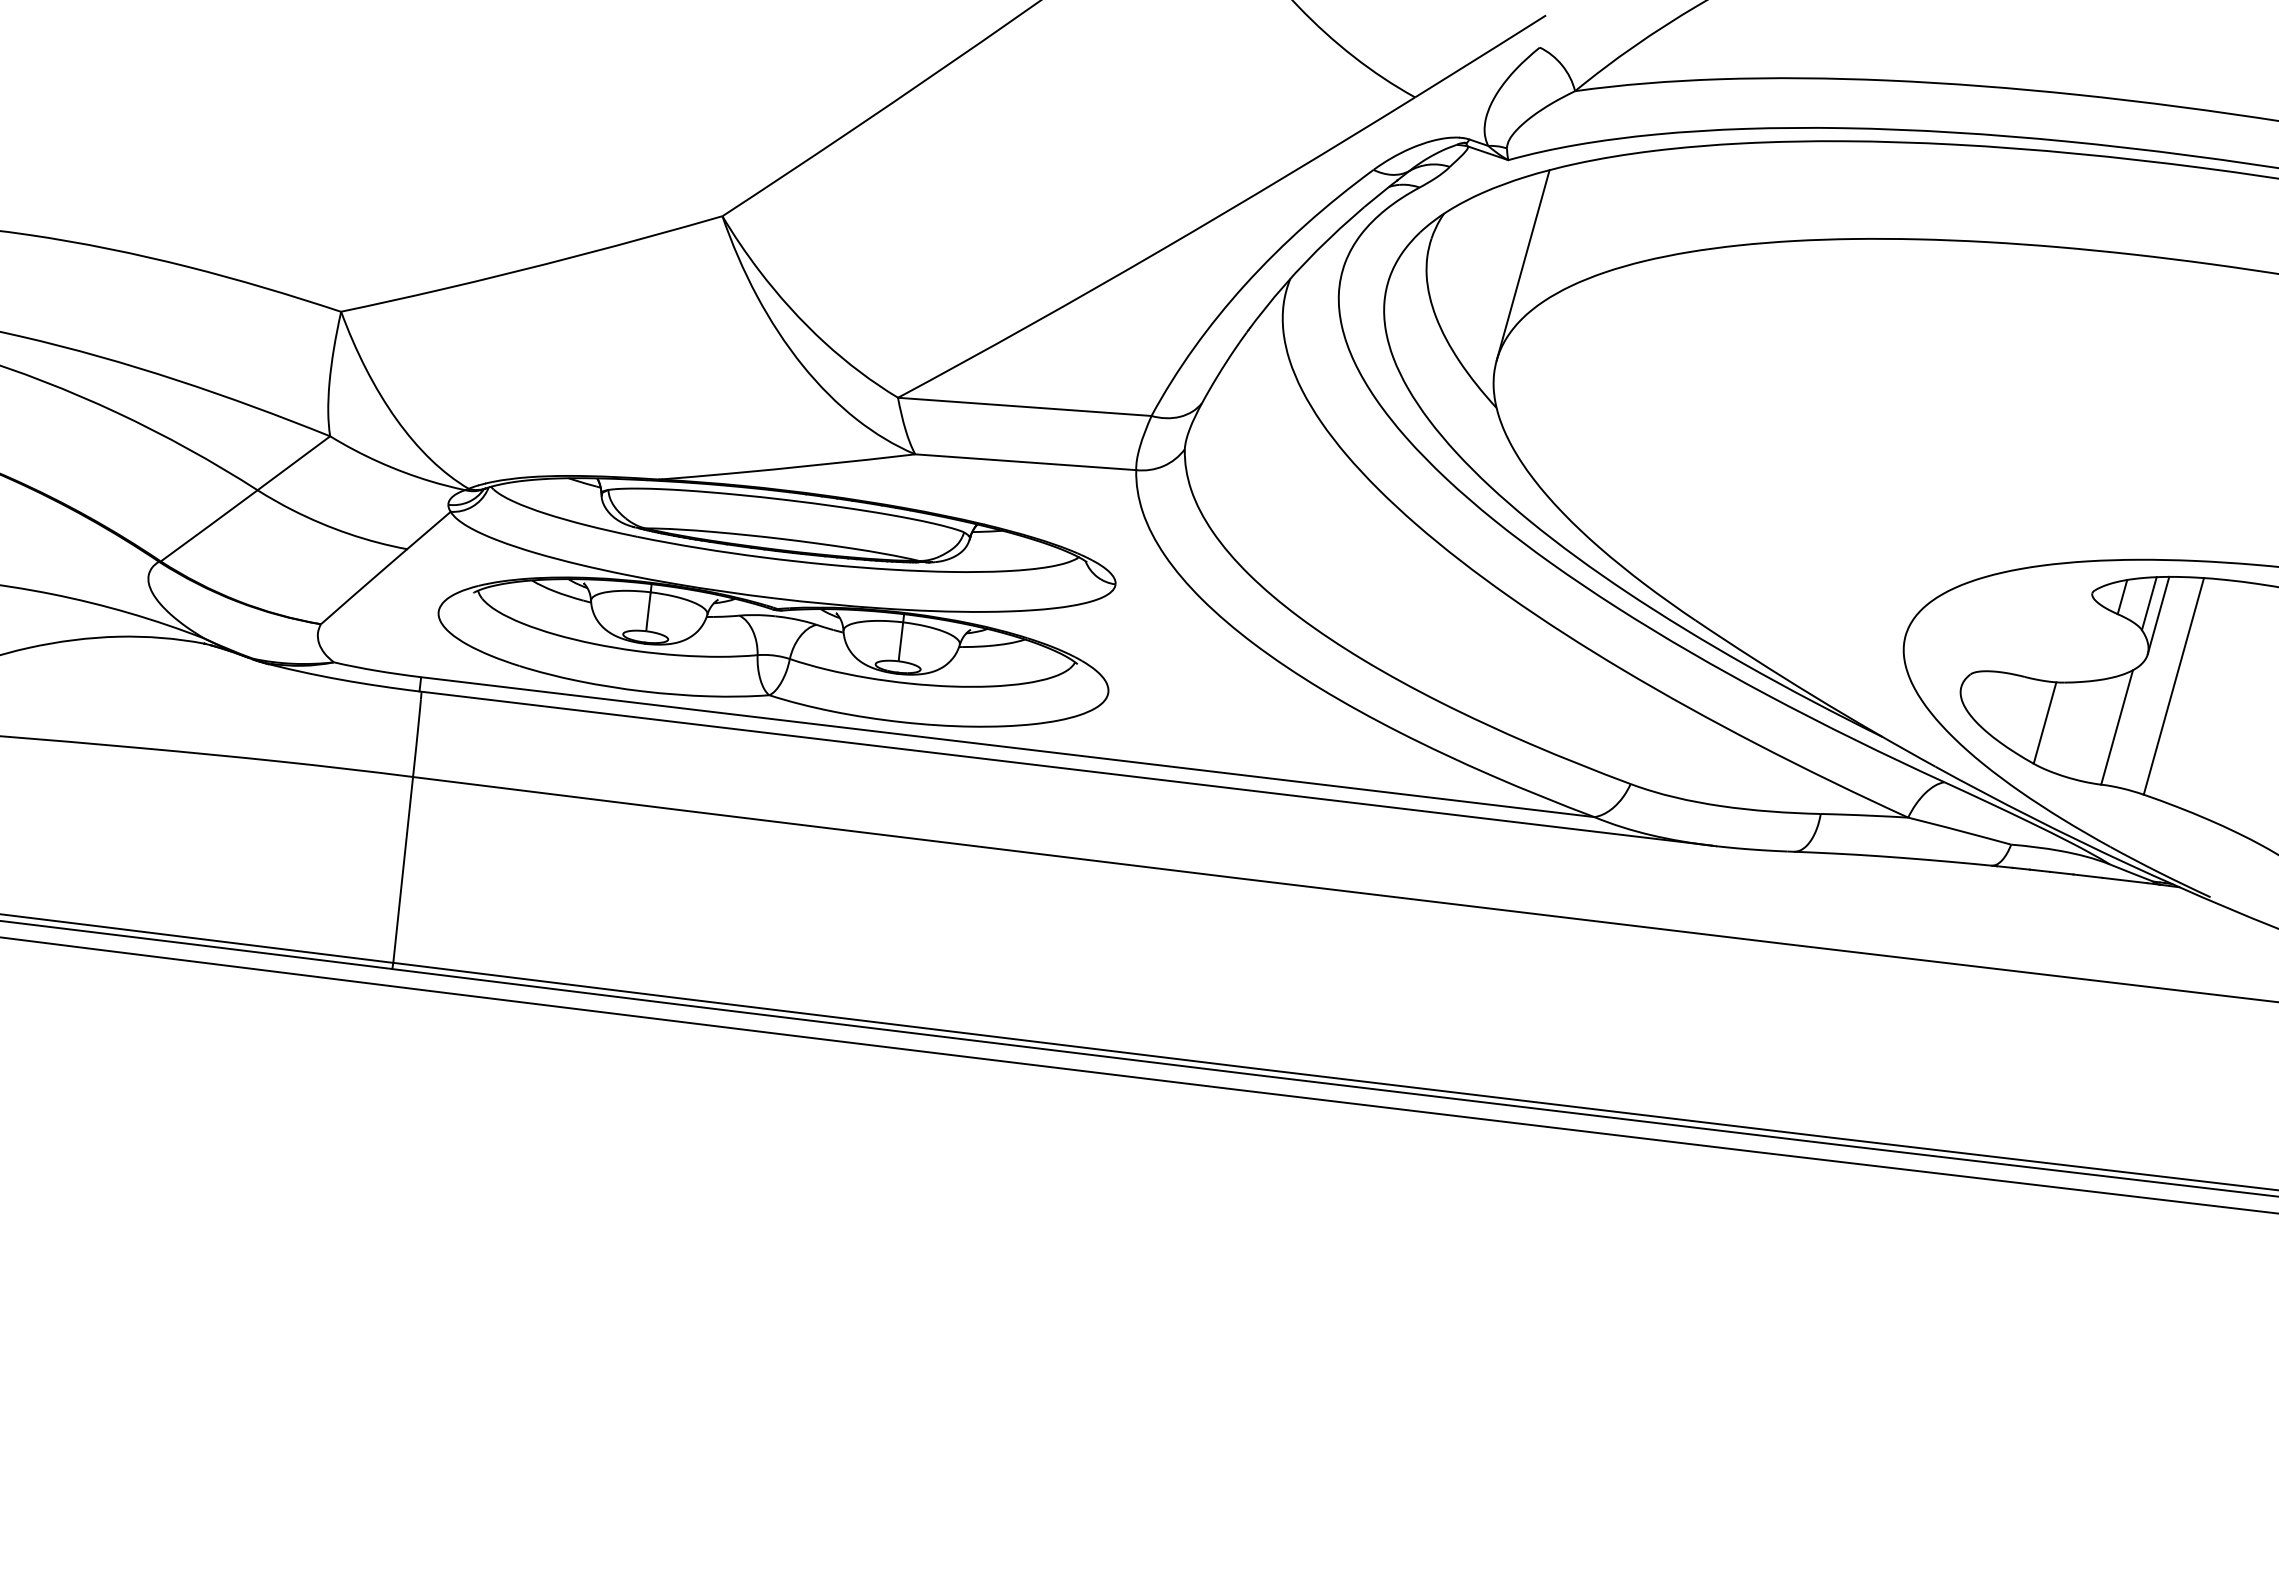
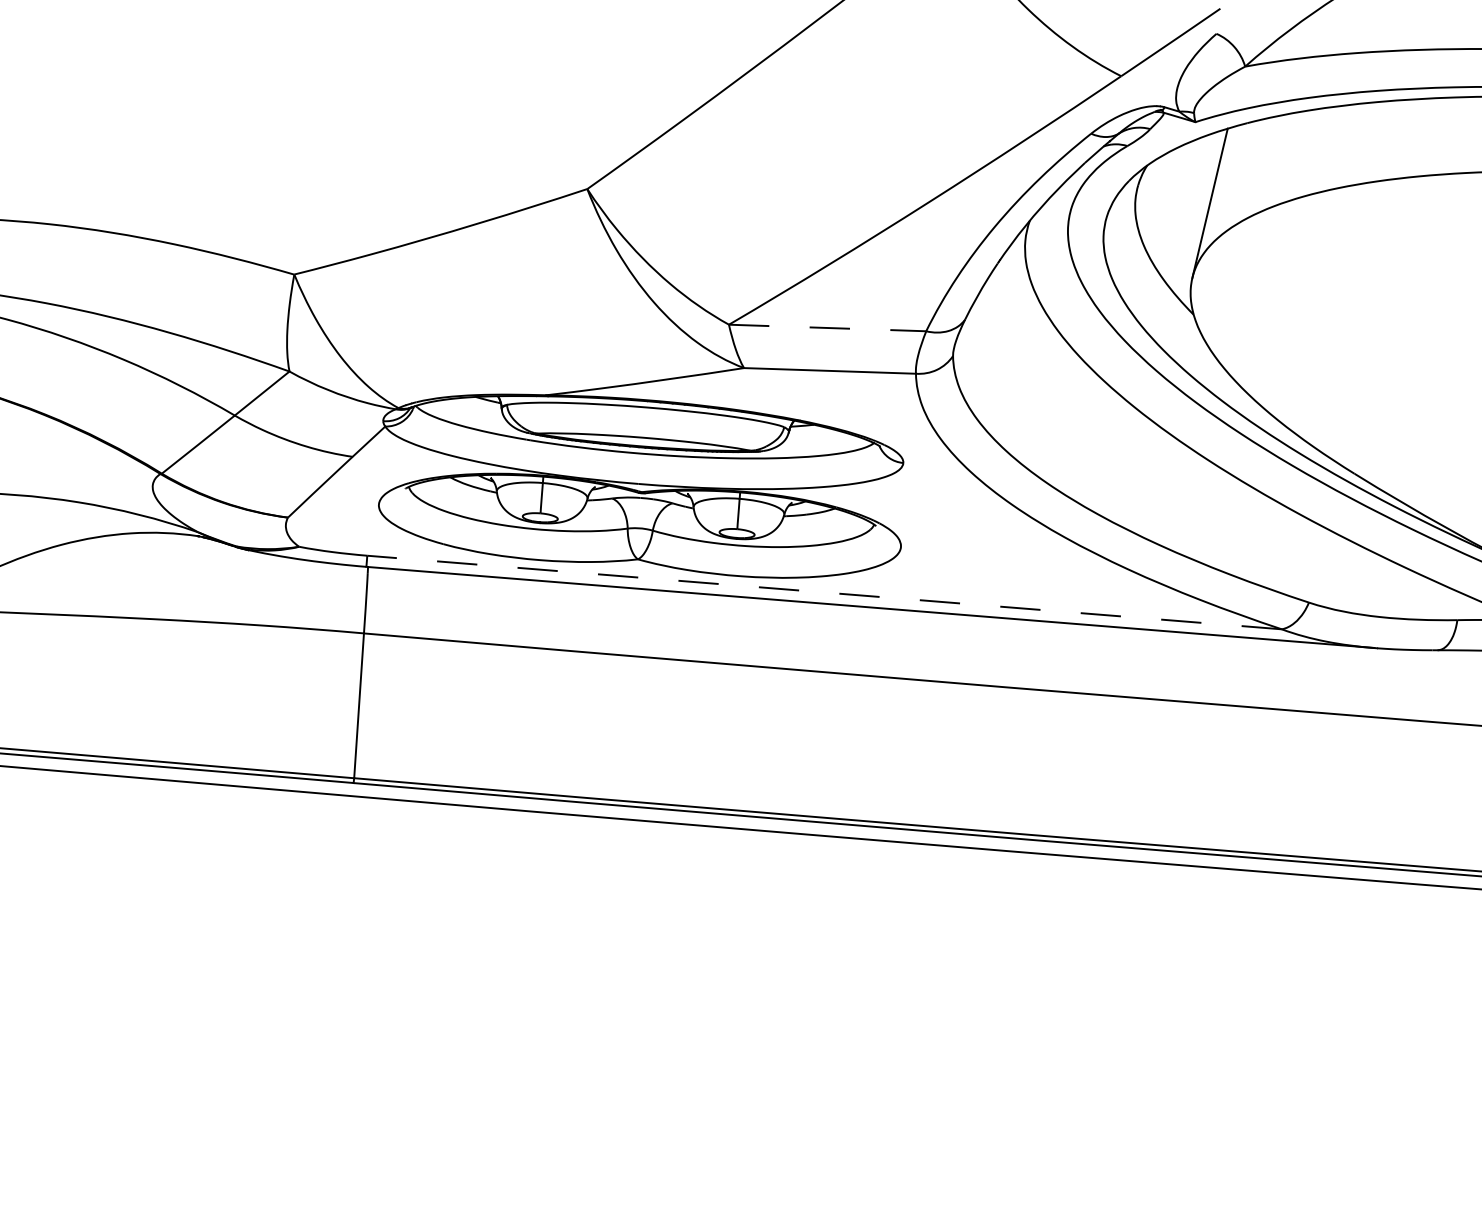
line: (1025, 406) -> (828, 327), solid -> dashed
line: (1007, 747) -> (824, 592), solid -> dashed

